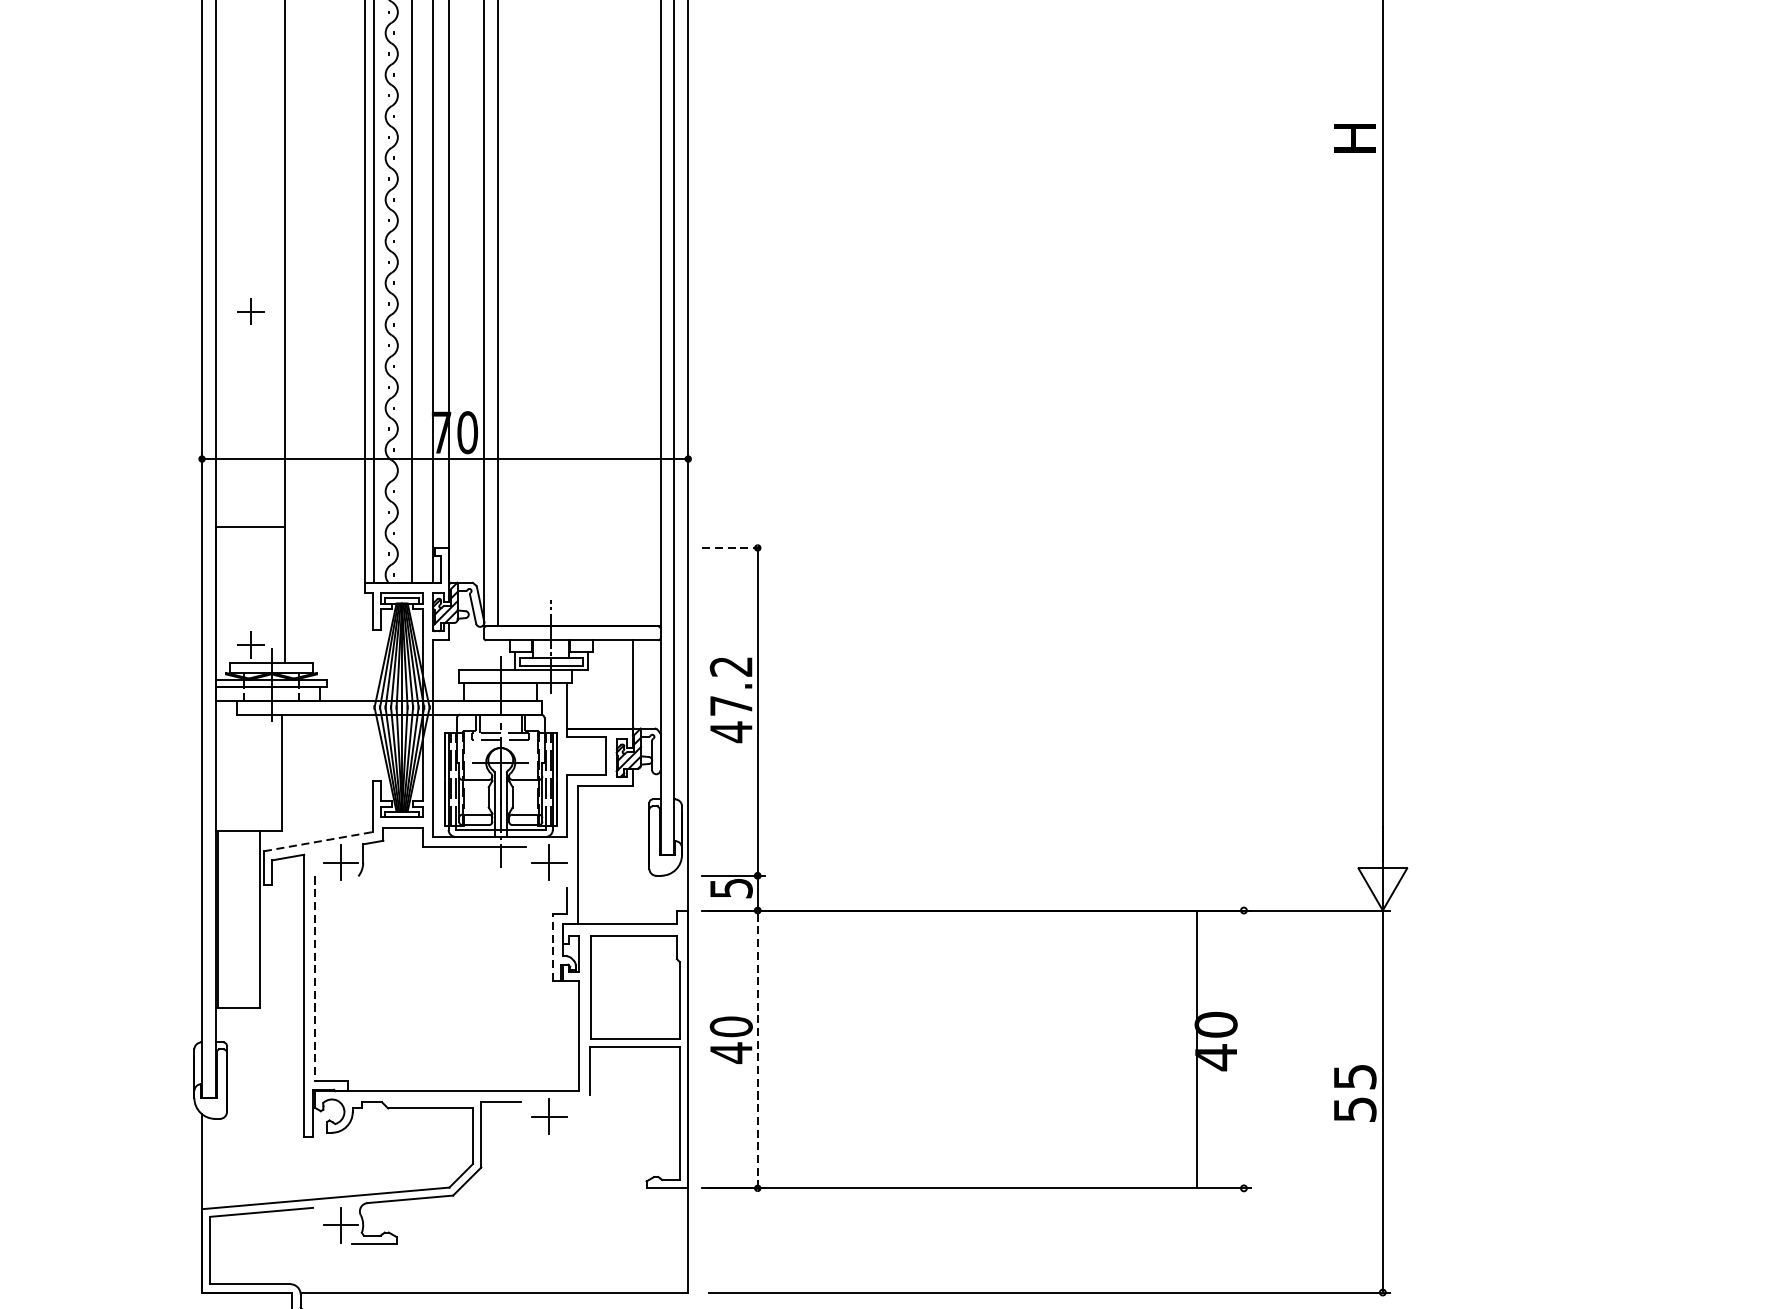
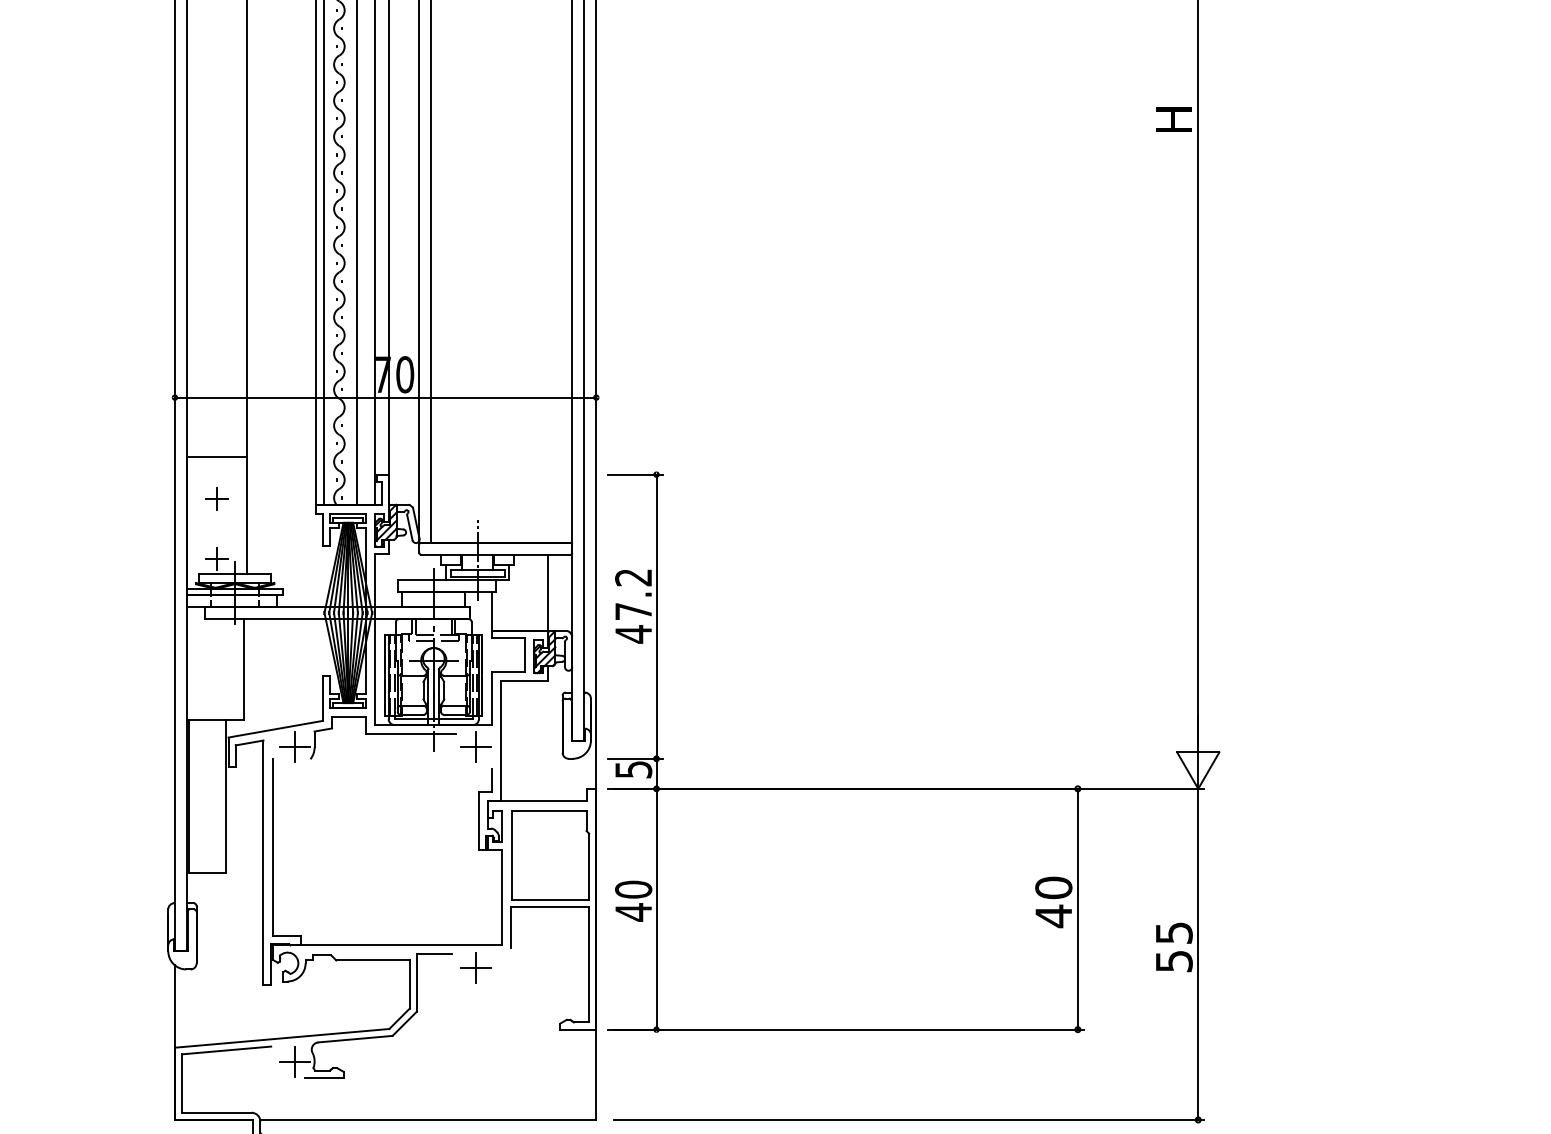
part: (249, 311) -> (216, 498), moved
line: (733, 547) -> (635, 474), dashed -> solid
line: (318, 842) -> (275, 729), dashed -> solid
line: (552, 947) -> (478, 820), dashed -> solid
line: (314, 979) -> (272, 848), dashed -> solid
line: (757, 1048) -> (656, 908), dashed -> solid
line: (1196, 1048) -> (1077, 908), moved

